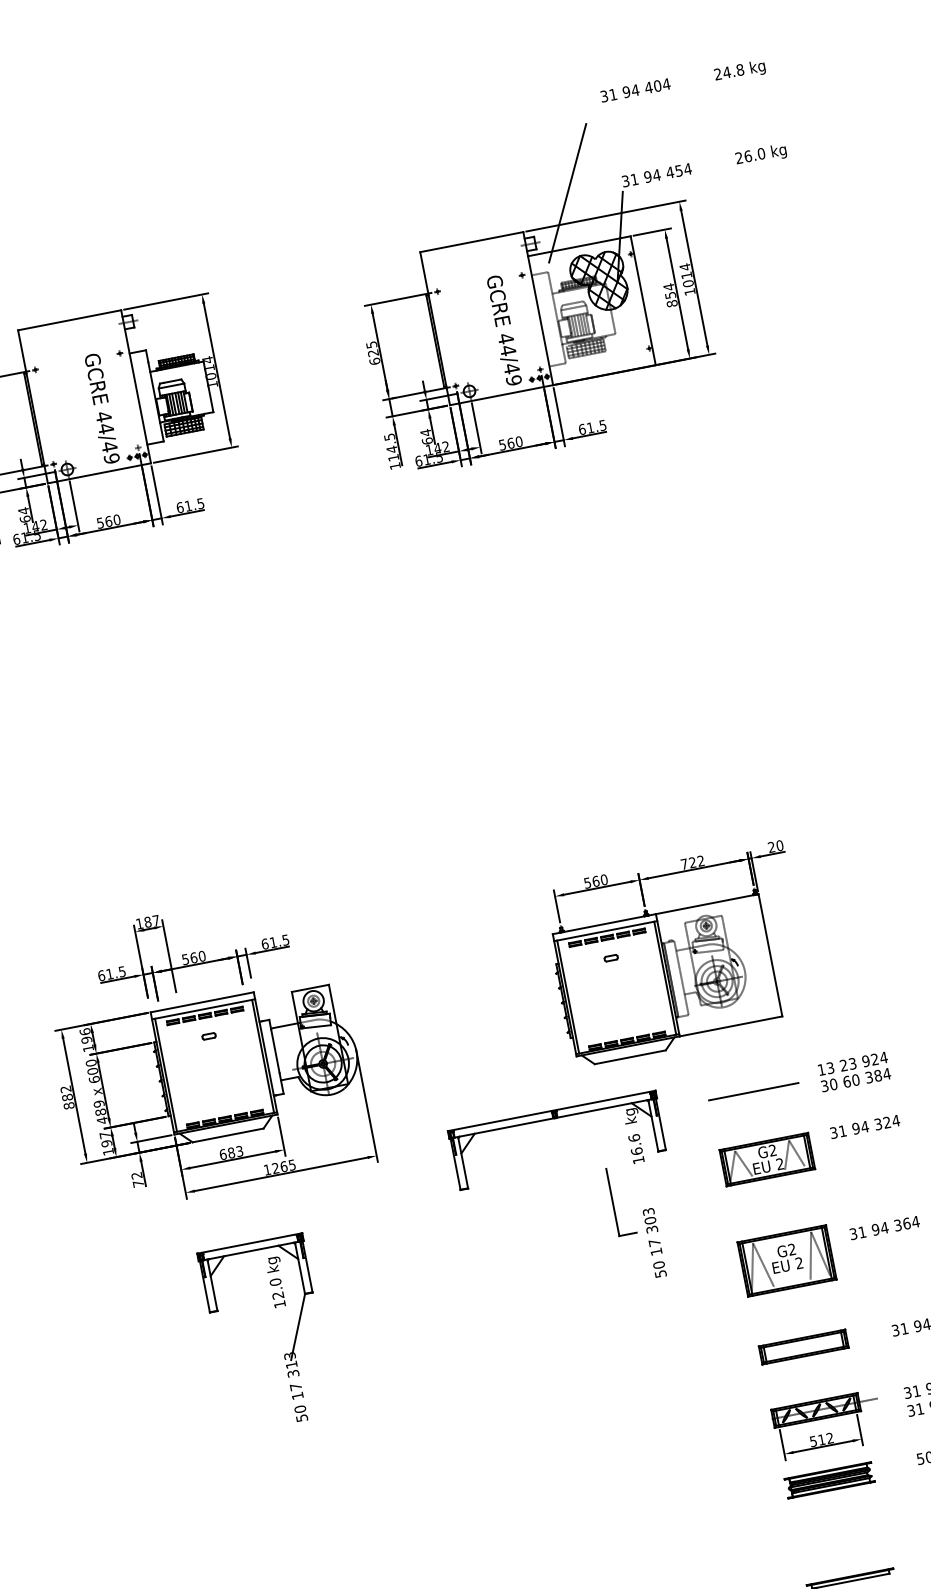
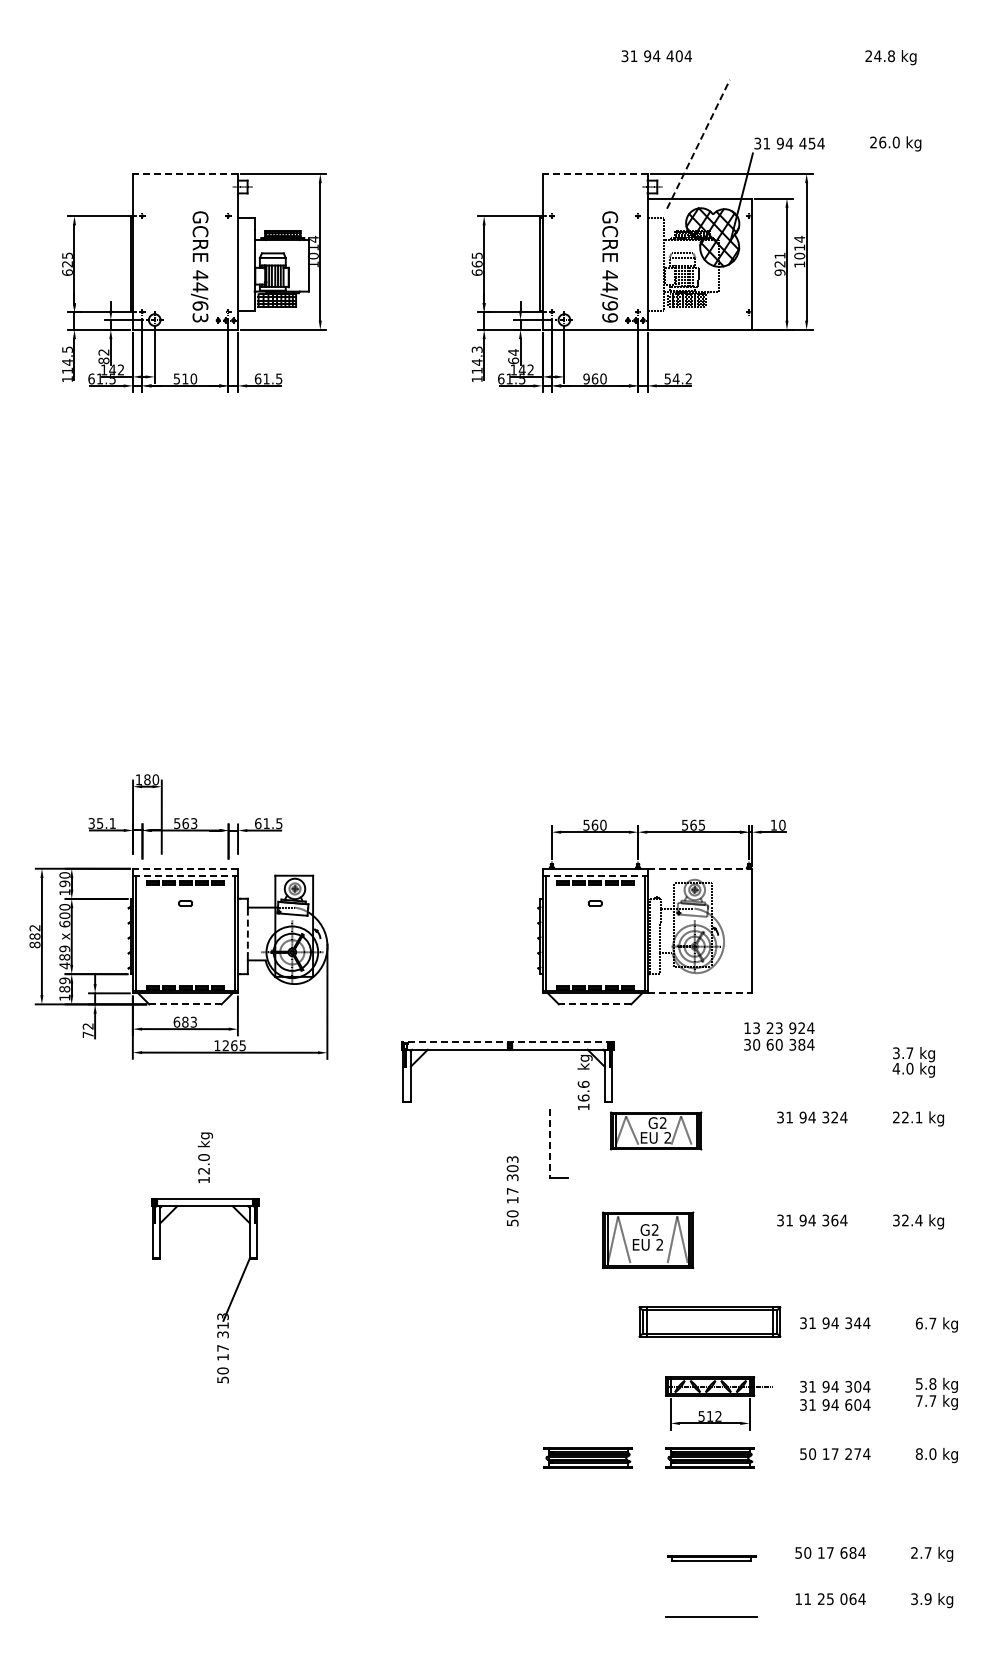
text: (635, 90) -> (656, 56), moved
line: (567, 193) -> (698, 144), solid -> dashed
line: (472, 241) -> (595, 173), solid -> dashed
text: (669, 294) -> (779, 263), 854 -> 921
line: (69, 319) -> (185, 173), solid -> dashed
text: (372, 352) -> (476, 263), 625 -> 665
text: (512, 368) -> (610, 305), 44/49 -> 44/99
text: (591, 427) -> (677, 378), 61.5 -> 54.2
text: (388, 437) -> (476, 349), 114.5 -> 114.3
text: (502, 444) -> (586, 378), 560 -> 960
text: (110, 452) -> (200, 311), 44/49 -> 44/63
text: (24, 515) -> (103, 356), 64 -> 82
text: (108, 521) -> (185, 378), 560 -> 510
text: (771, 846) -> (773, 824), 20 -> 10
text: (692, 861) -> (693, 824), 722 -> 565
line: (707, 903) -> (700, 868), solid -> dashed
text: (155, 920) -> (155, 779), 187 -> 180
line: (606, 930) -> (595, 875), solid -> dashed
text: (201, 956) -> (193, 823), 560 -> 563
text: (111, 973) -> (101, 823), 61.5 -> 35.1
line: (202, 1002) -> (185, 868), solid -> dashed
line: (203, 1008) -> (185, 875), solid -> dashed
line: (731, 1026) -> (700, 993), solid -> dashed
text: (84, 1032) -> (64, 875), 196 -> 190
line: (275, 1052) -> (247, 931), solid -> dashed
line: (629, 1057) -> (594, 1004), solid -> dashed
text: (854, 1071) -> (779, 1036), moved
line: (753, 1091) -> (709, 1061), removed
line: (551, 1111) -> (507, 1042), solid -> dashed
line: (227, 1135) -> (184, 1004), solid -> dashed
text: (105, 1139) -> (64, 984), 197 -> 189
part: (767, 1159) -> (656, 1130), moved
line: (613, 1203) -> (550, 1144), solid -> dashed
text: (654, 1243) -> (512, 1191), moved
part: (787, 1260) -> (648, 1239), moved
part: (804, 1346) -> (710, 1321), size x1.6
part: (284, 1354) -> (217, 1314), moved
part: (709, 1503) -> (587, 1457), added

